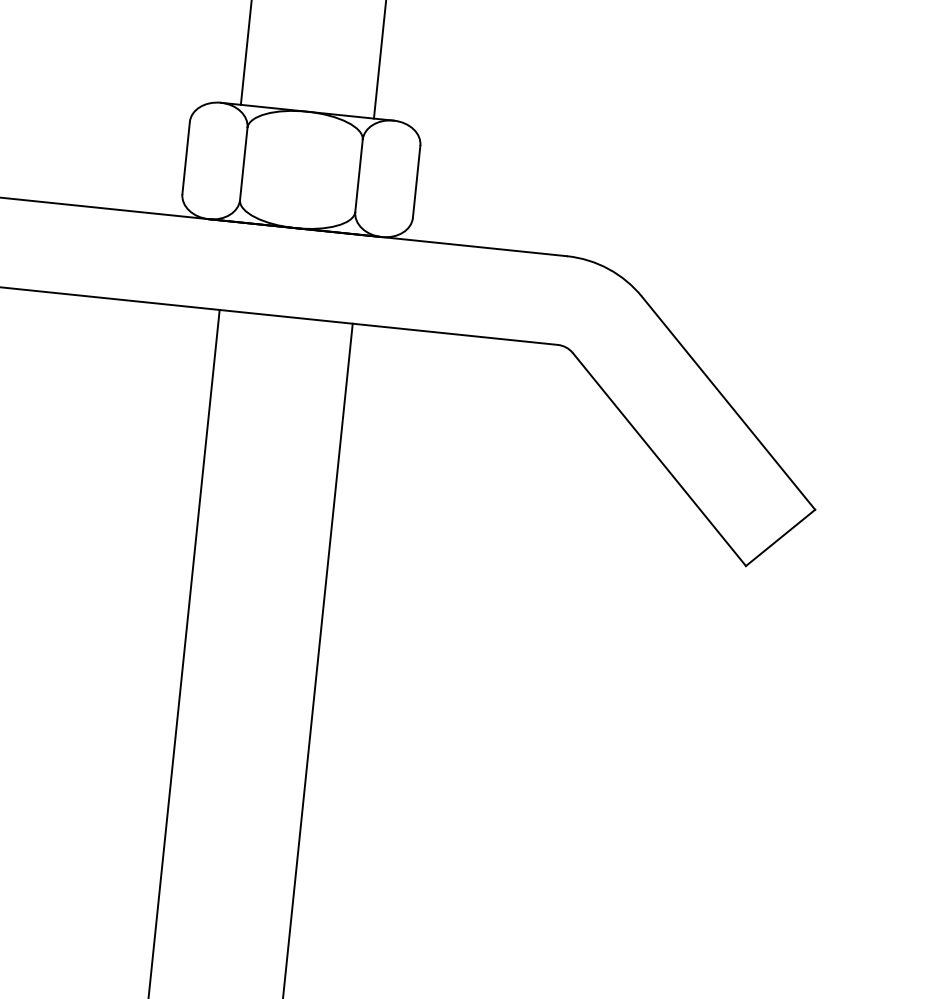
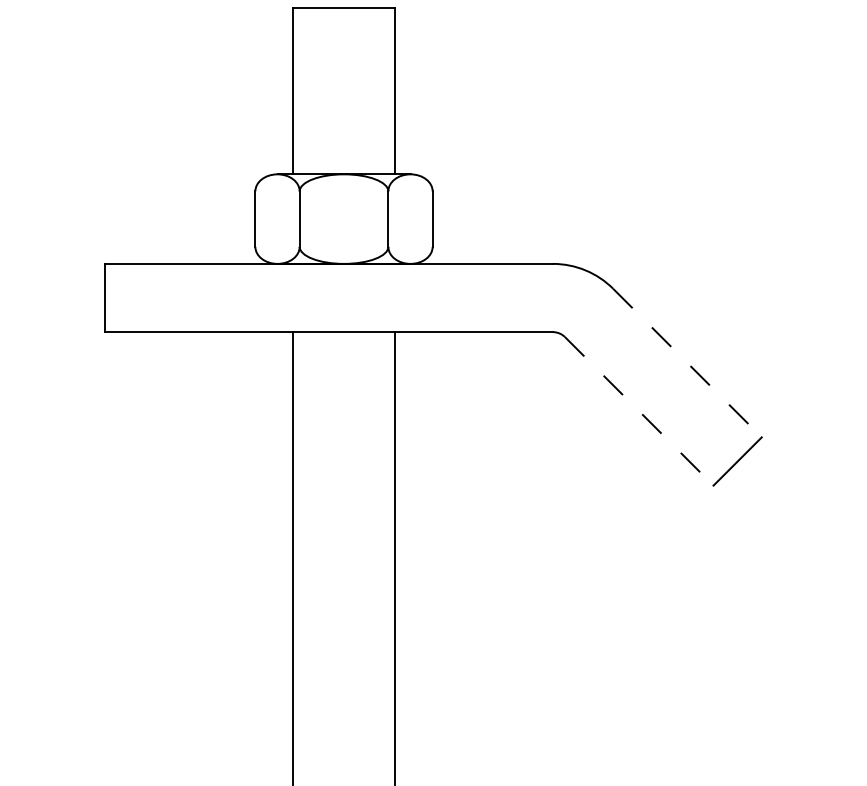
line: (728, 403) -> (687, 363), solid -> dashed
line: (659, 459) -> (639, 411), solid -> dashed

